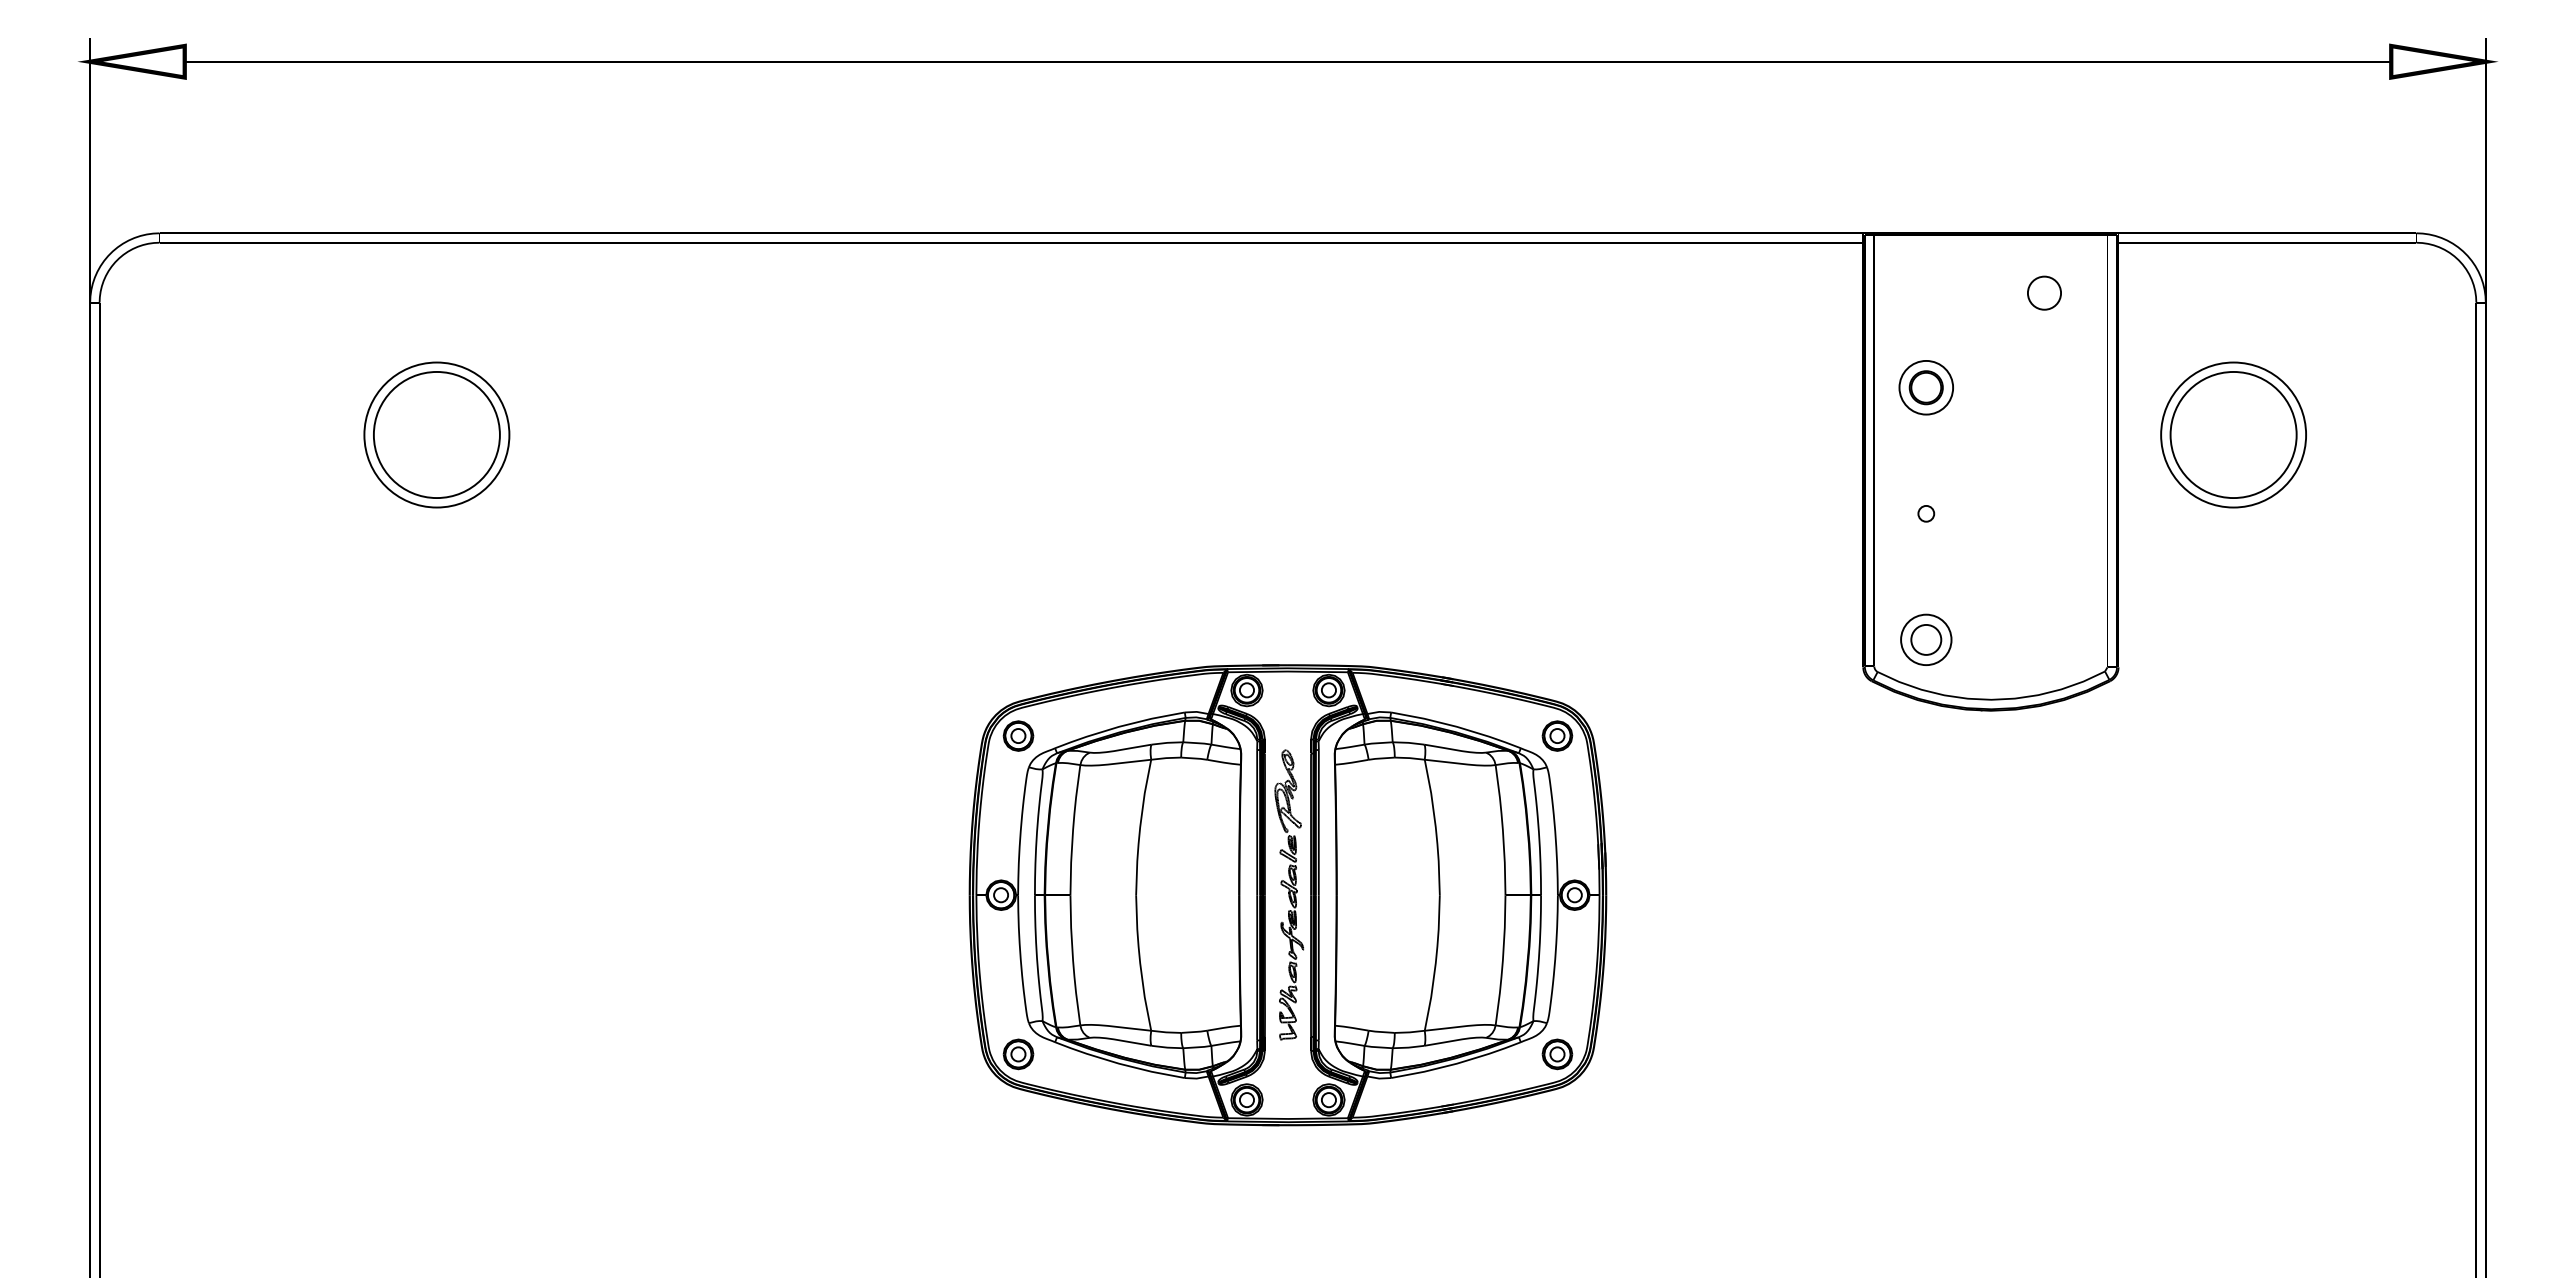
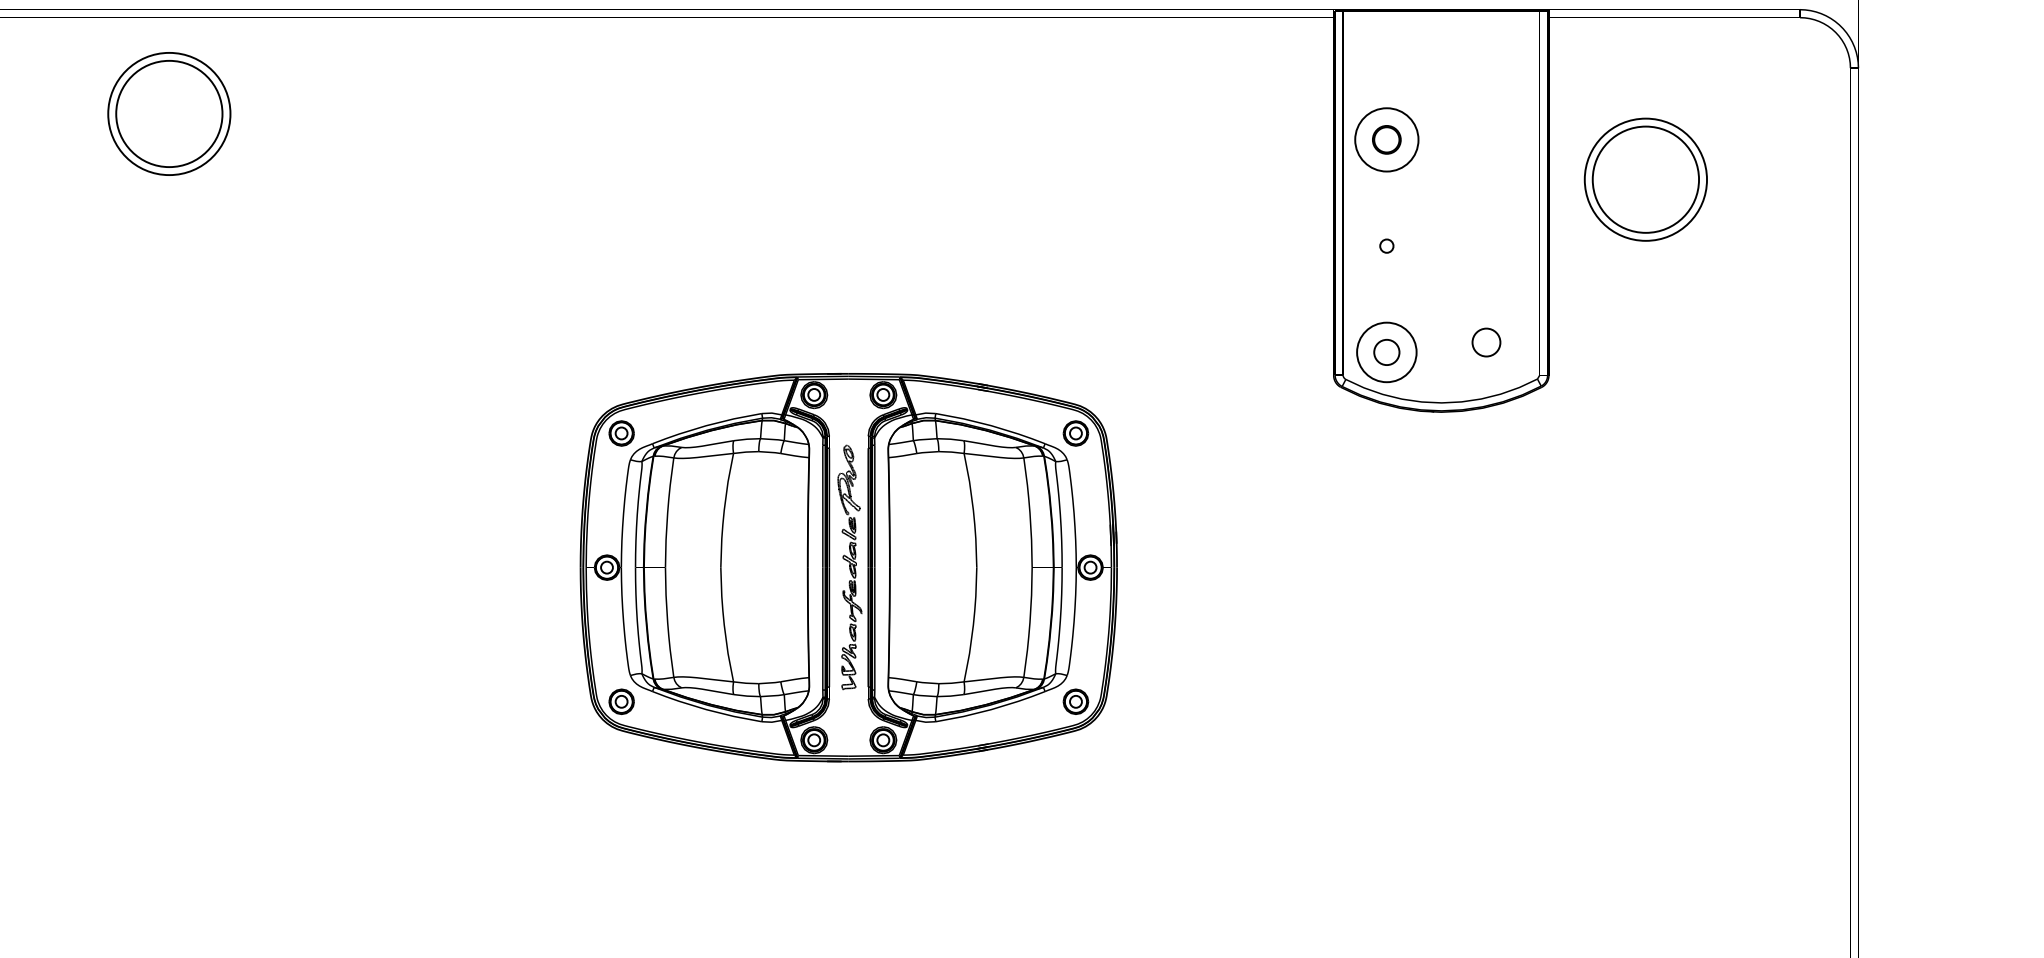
circle: (2044, 292) -> (1486, 341), moved
circle: (1926, 387) -> (1387, 139), size x1.4
part: (436, 434) -> (169, 113), moved
circle: (1926, 639) -> (1387, 352), size x1.4

